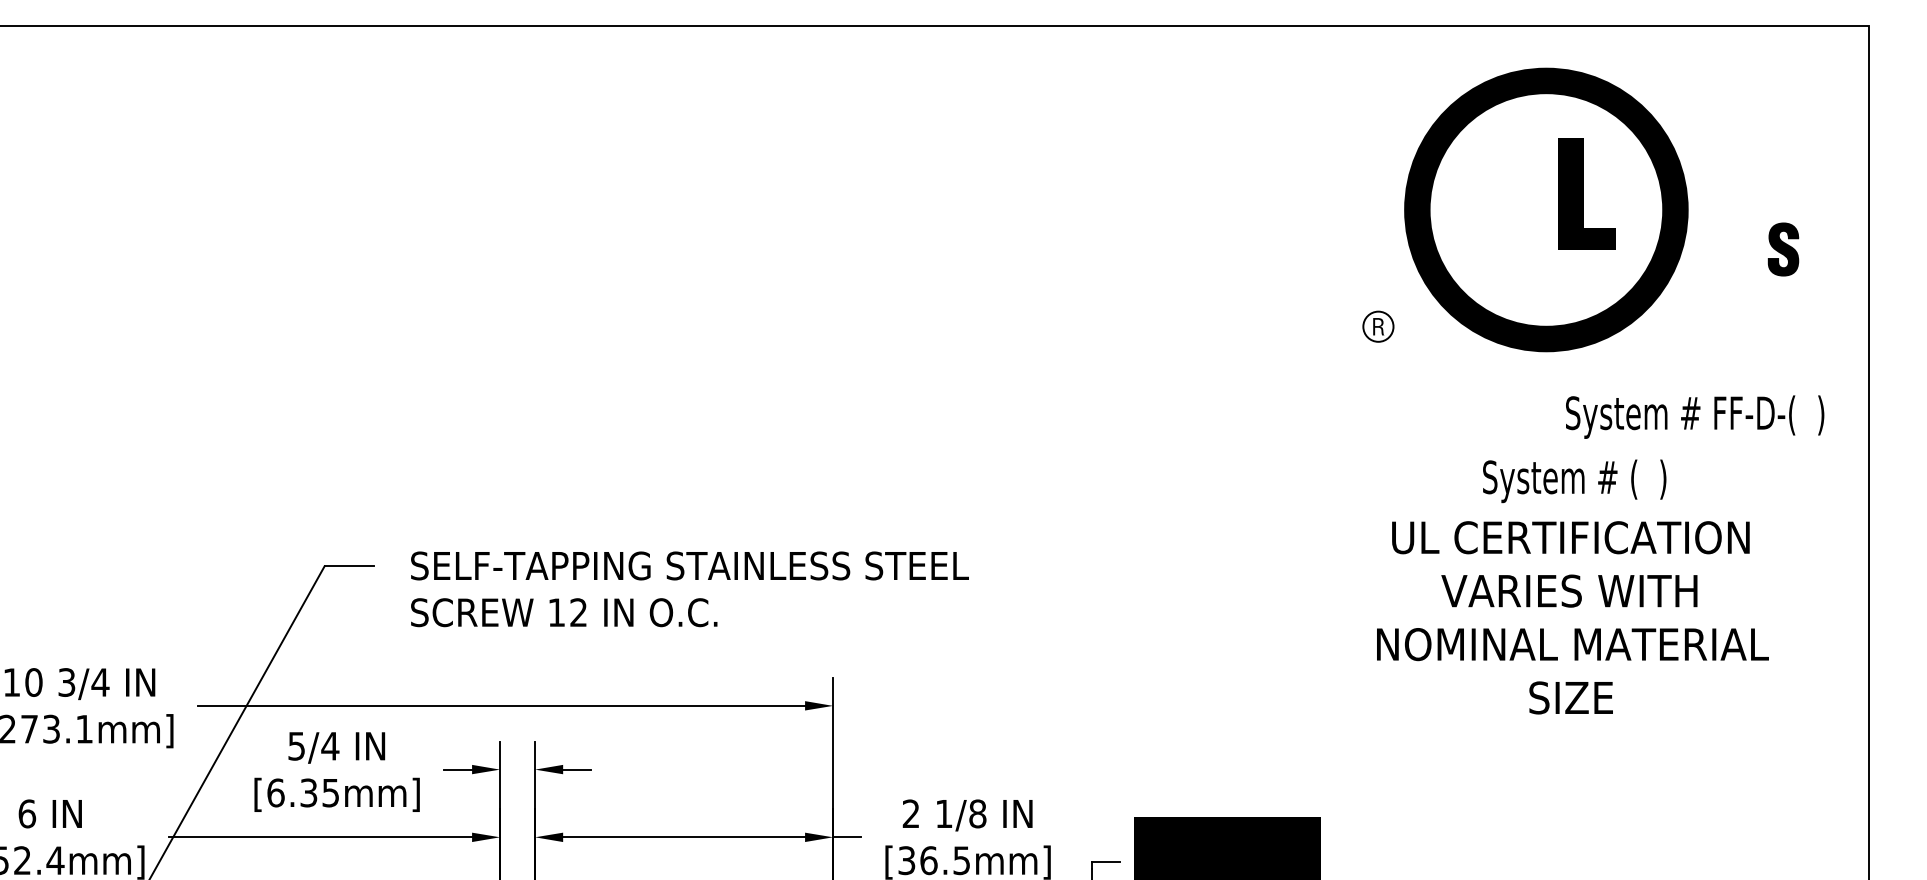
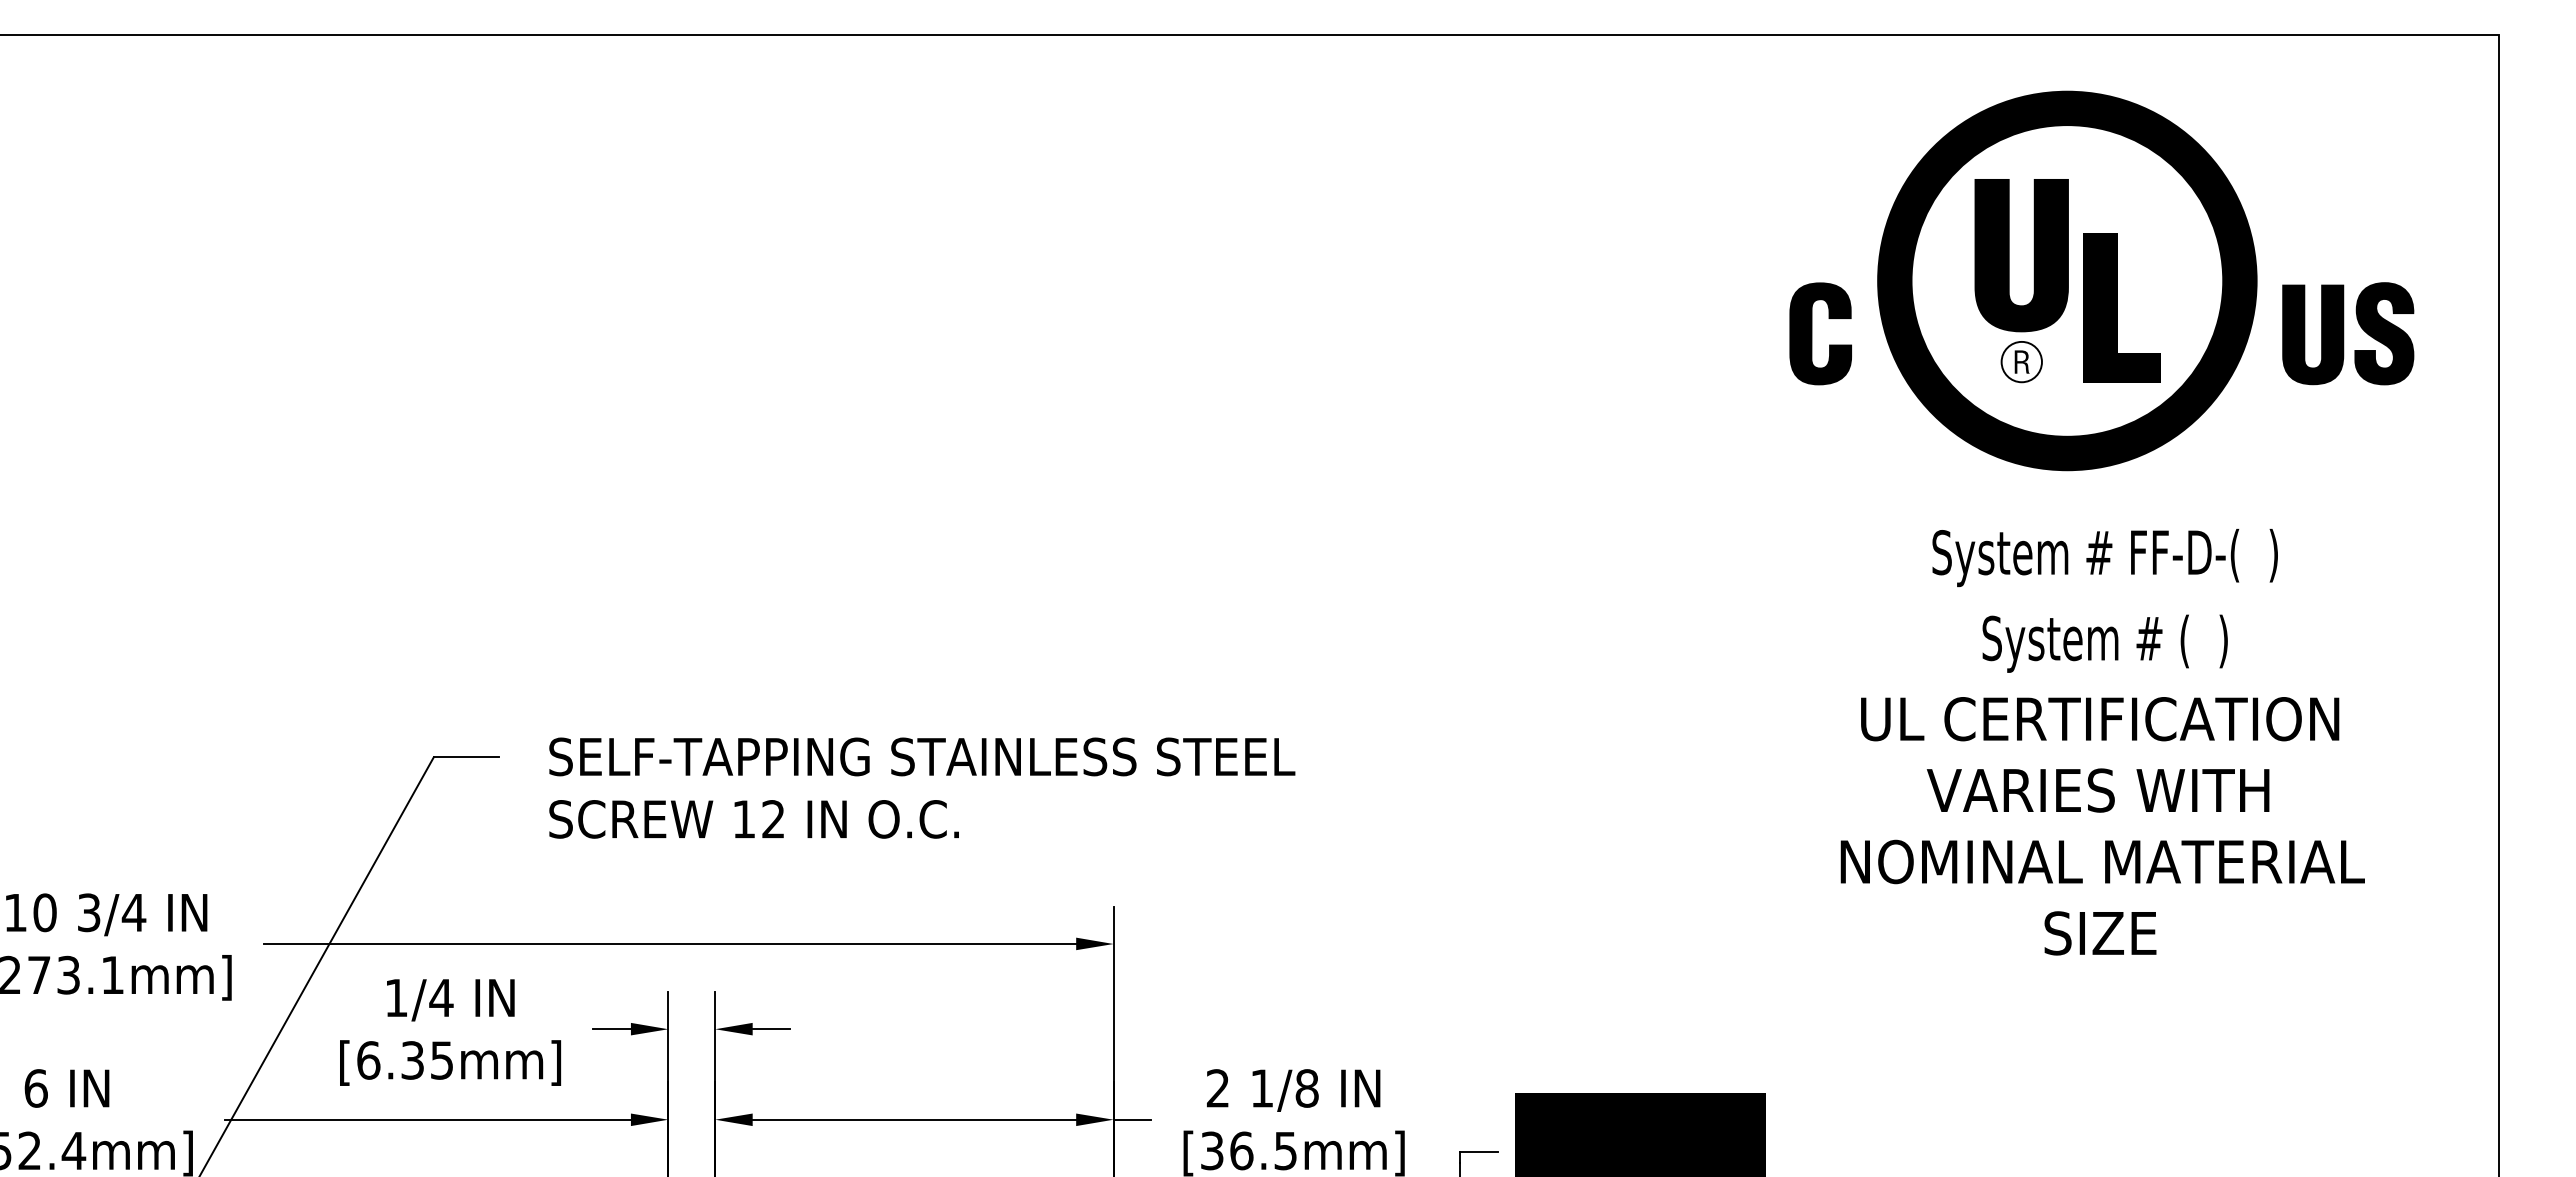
fill: (1512, 190) -> (2021, 255), added
part: (1586, 193) -> (2121, 307), moved
fill: (1361, 249) -> (1820, 333), added
part: (1783, 249) -> (2384, 333), size x1.43
fill: (1730, 250) -> (2313, 334), added
part: (1378, 327) -> (2021, 362), moved
text: (1694, 417) -> (2104, 558), moved
text: (296, 746) -> (396, 998), 5/4 -> 1/4

